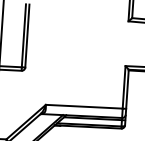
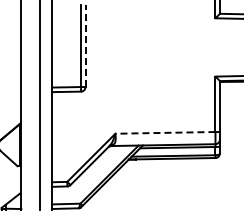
line: (27, 36) -> (85, 46), solid -> dashed
line: (83, 106) -> (164, 132), solid -> dashed

